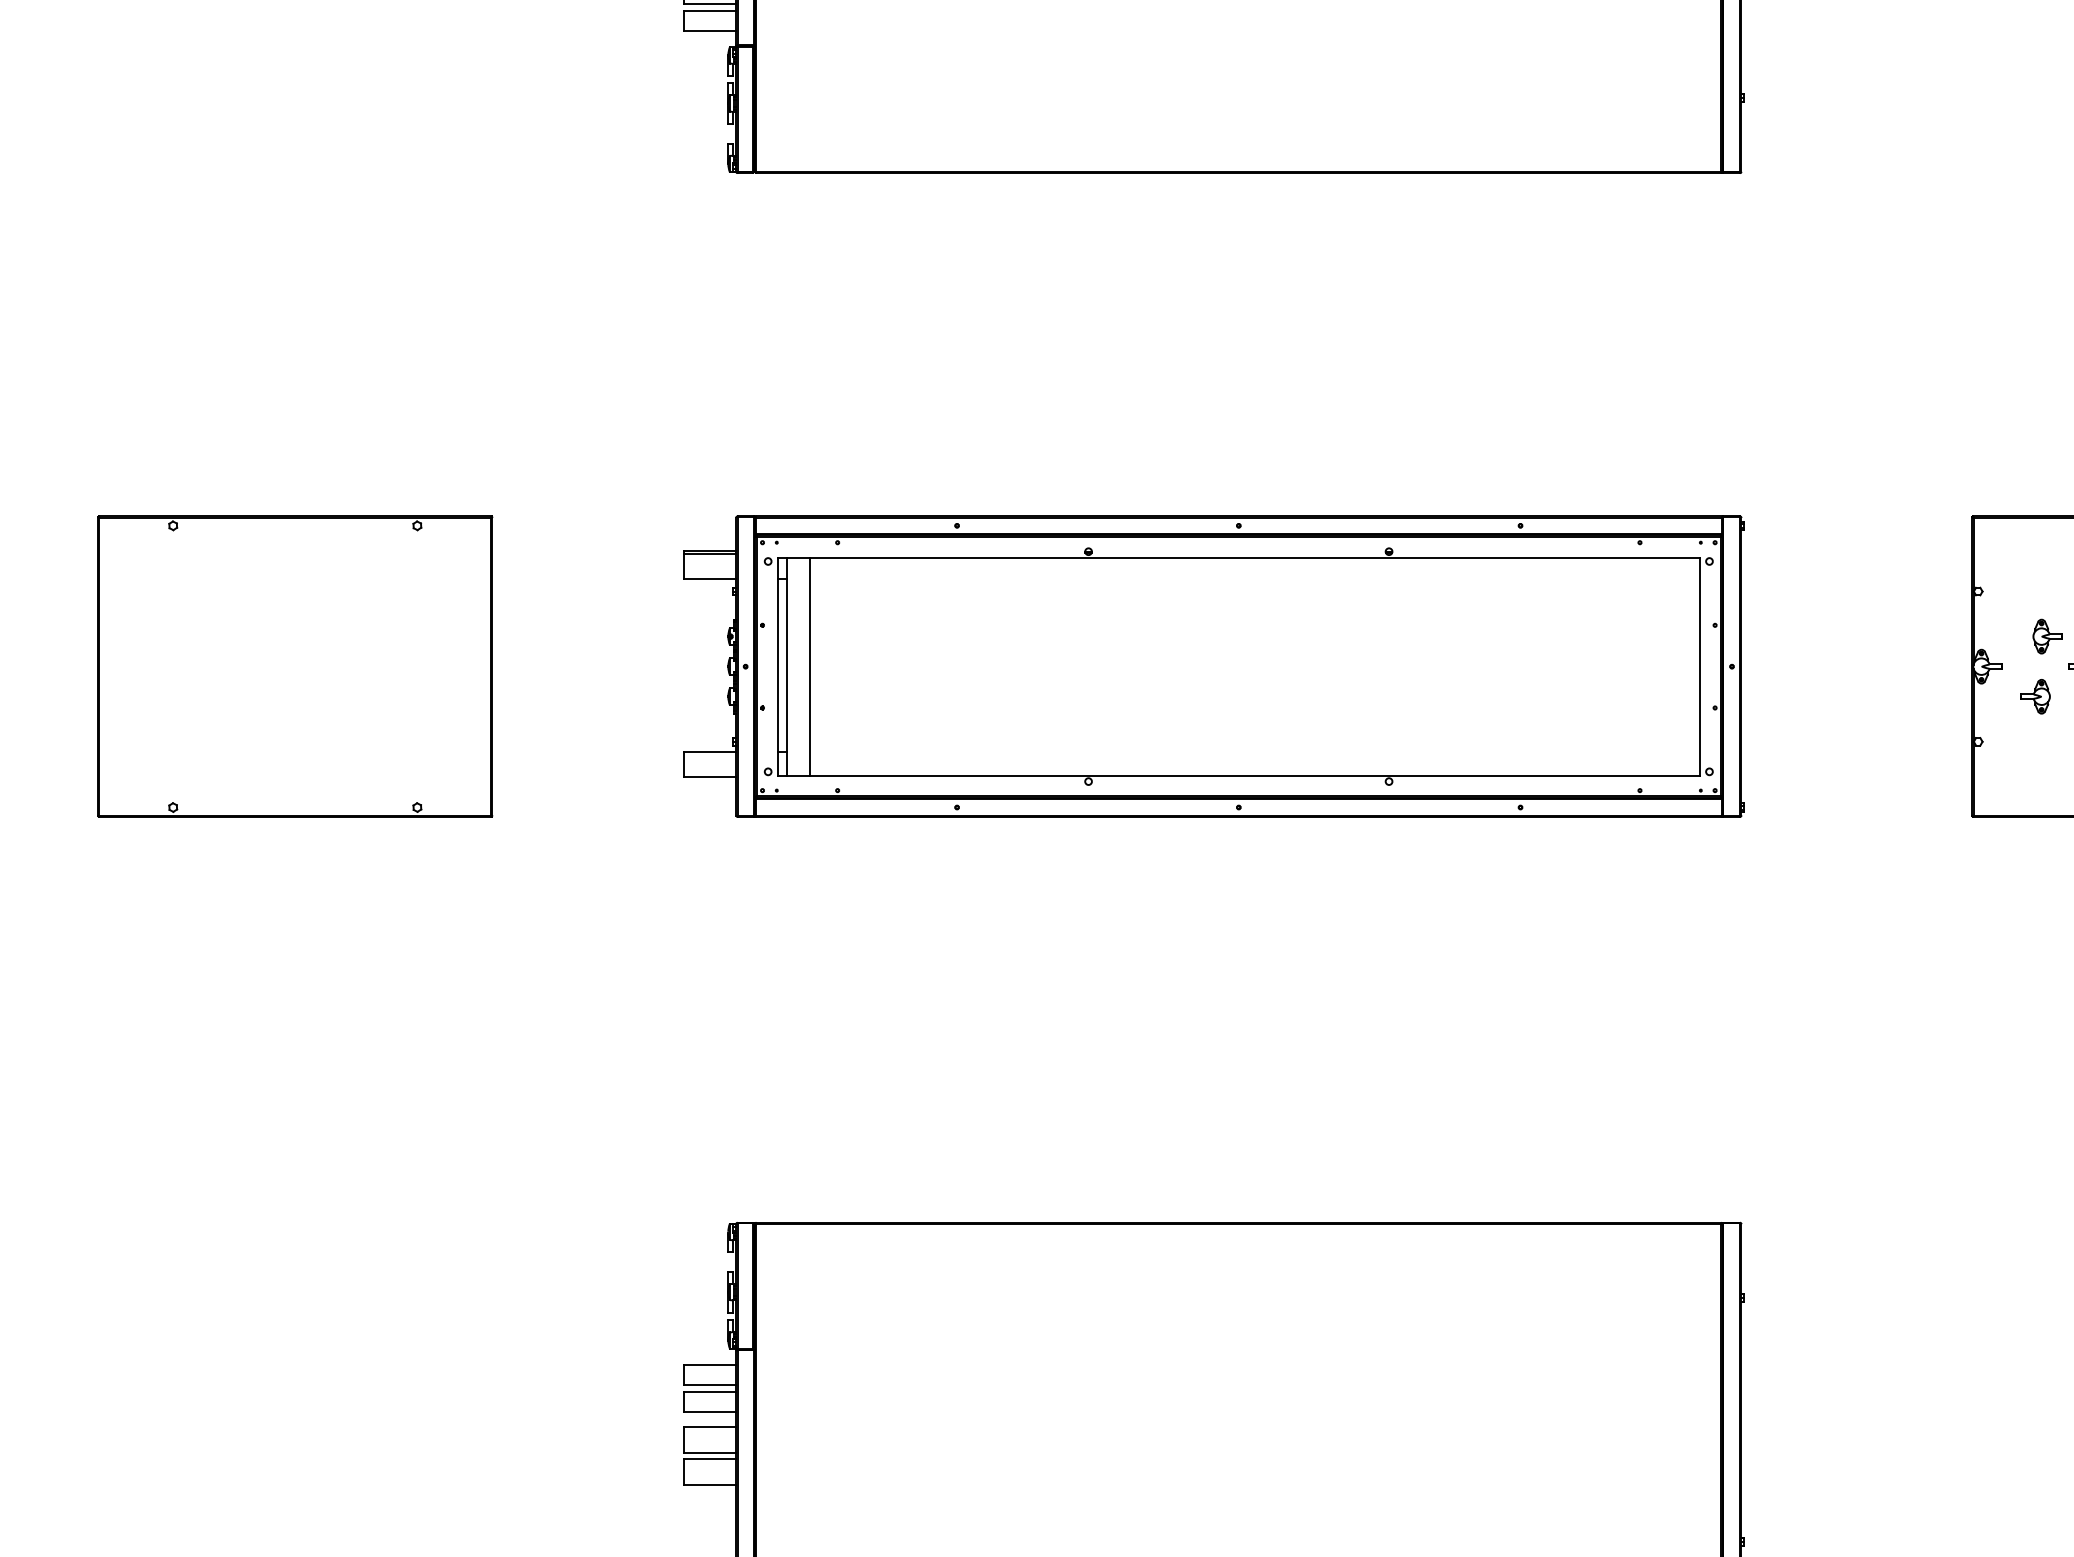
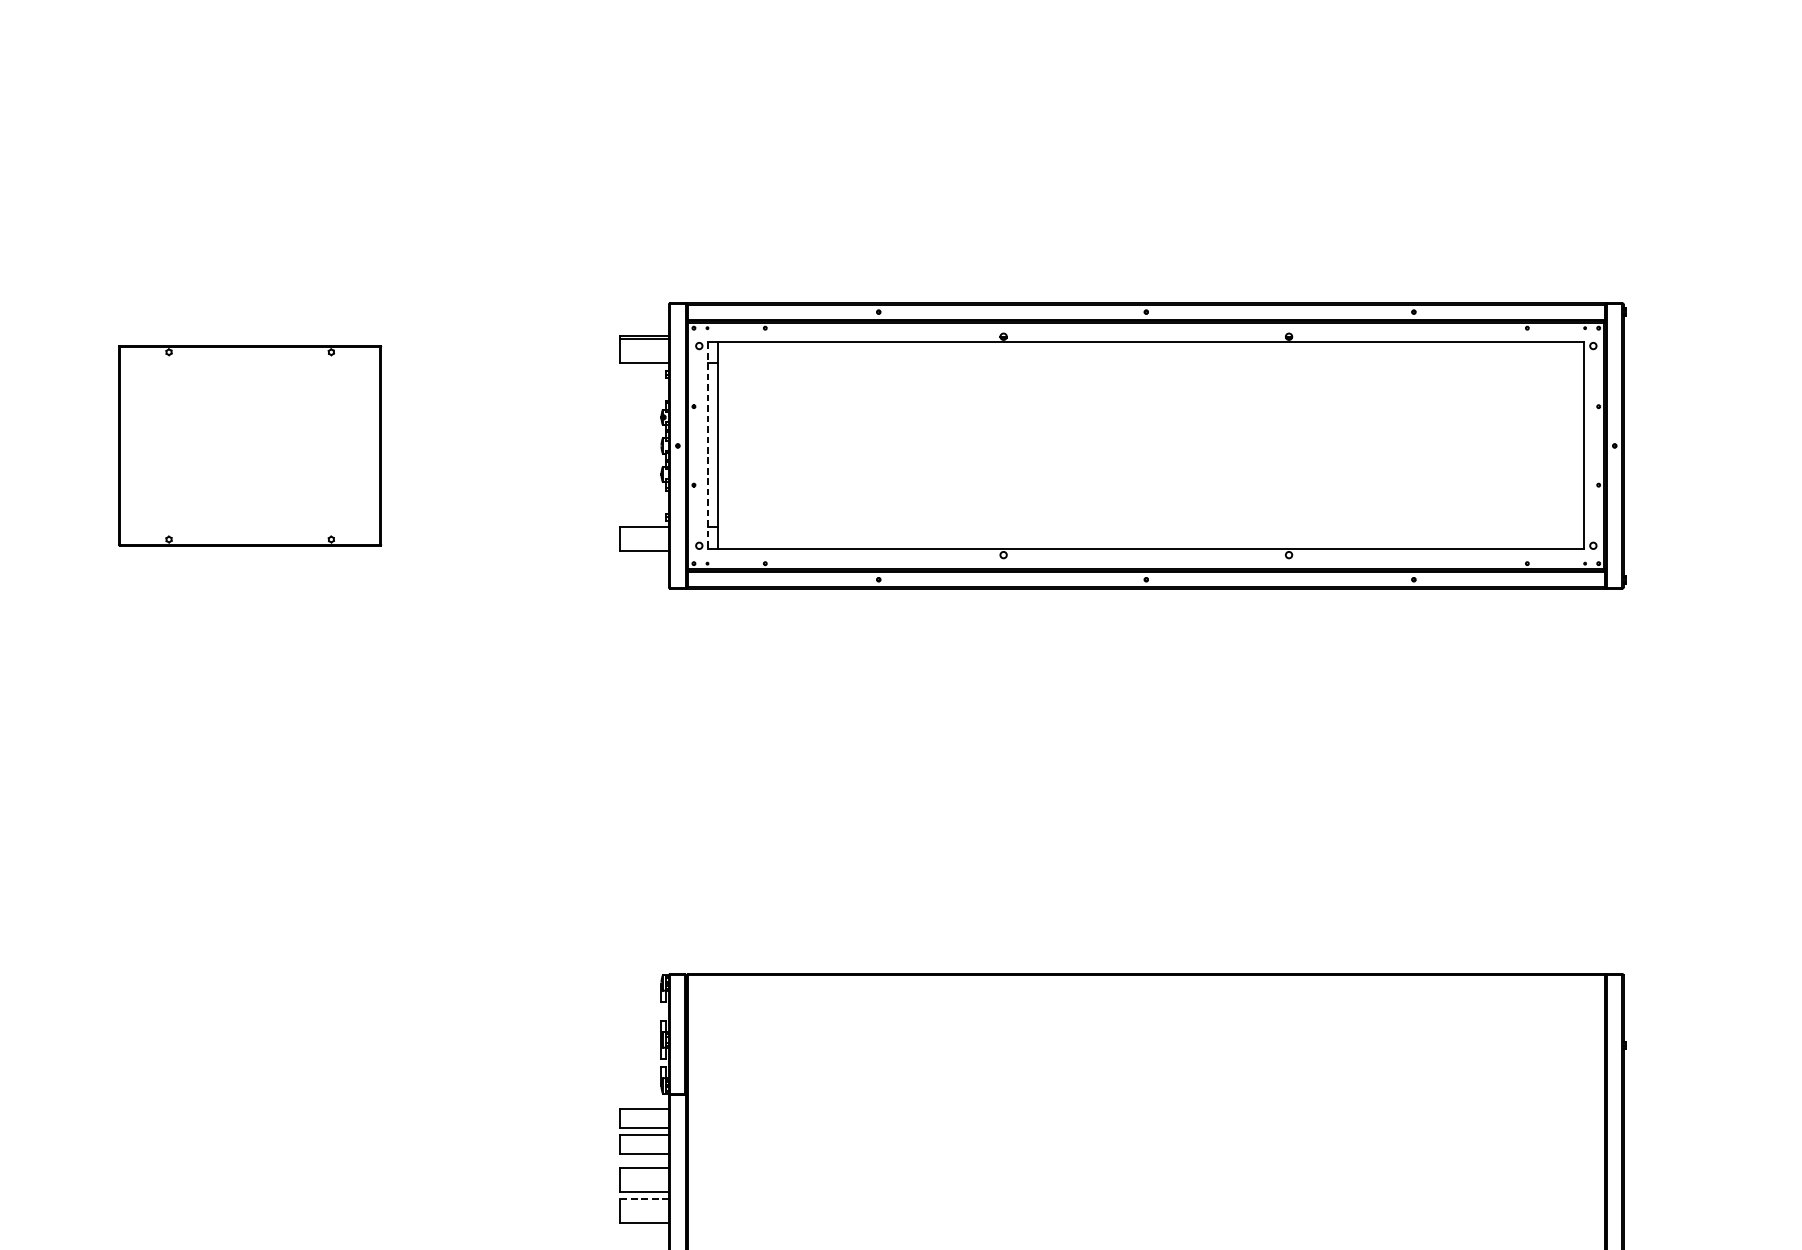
part: (295, 666) -> (250, 445), size x0.7
line: (777, 666) -> (708, 445), solid -> dashed
line: (809, 666) -> (738, 445), removed
line: (710, 1459) -> (644, 1198), solid -> dashed

